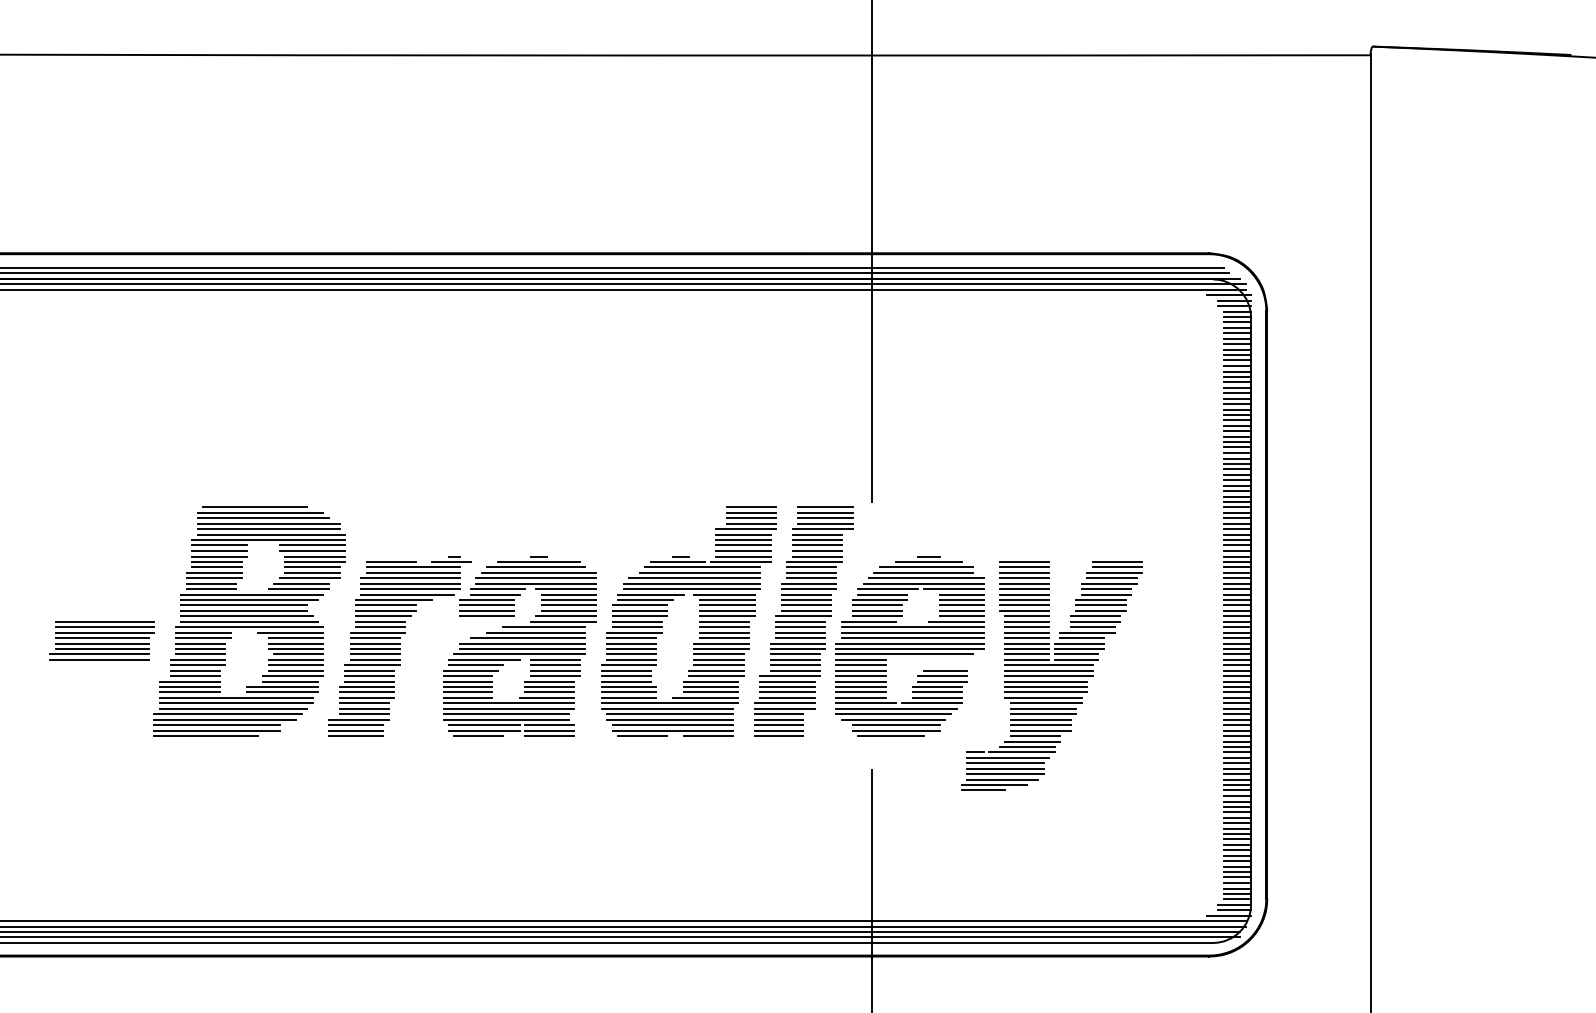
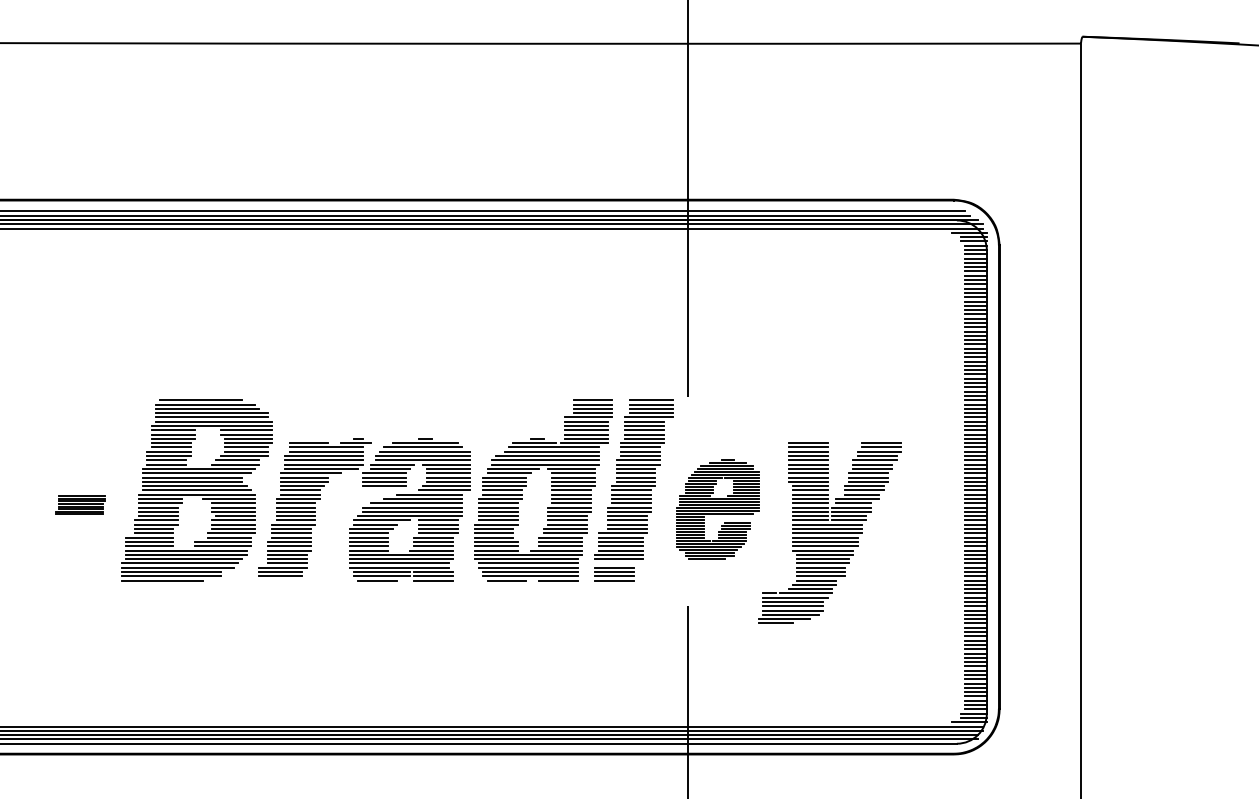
part: (101, 639) -> (80, 504), size x0.6
part: (909, 645) -> (717, 509), size x0.7
line: (778, 714) -> (614, 563), removed
line: (355, 735) -> (280, 580), removed

